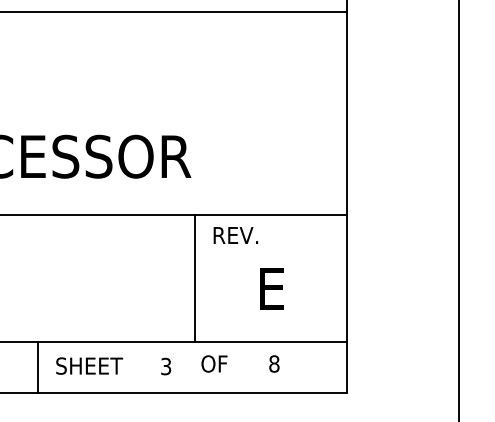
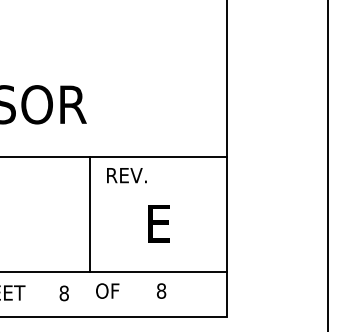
text: (166, 366) -> (64, 293), 3 -> 8

